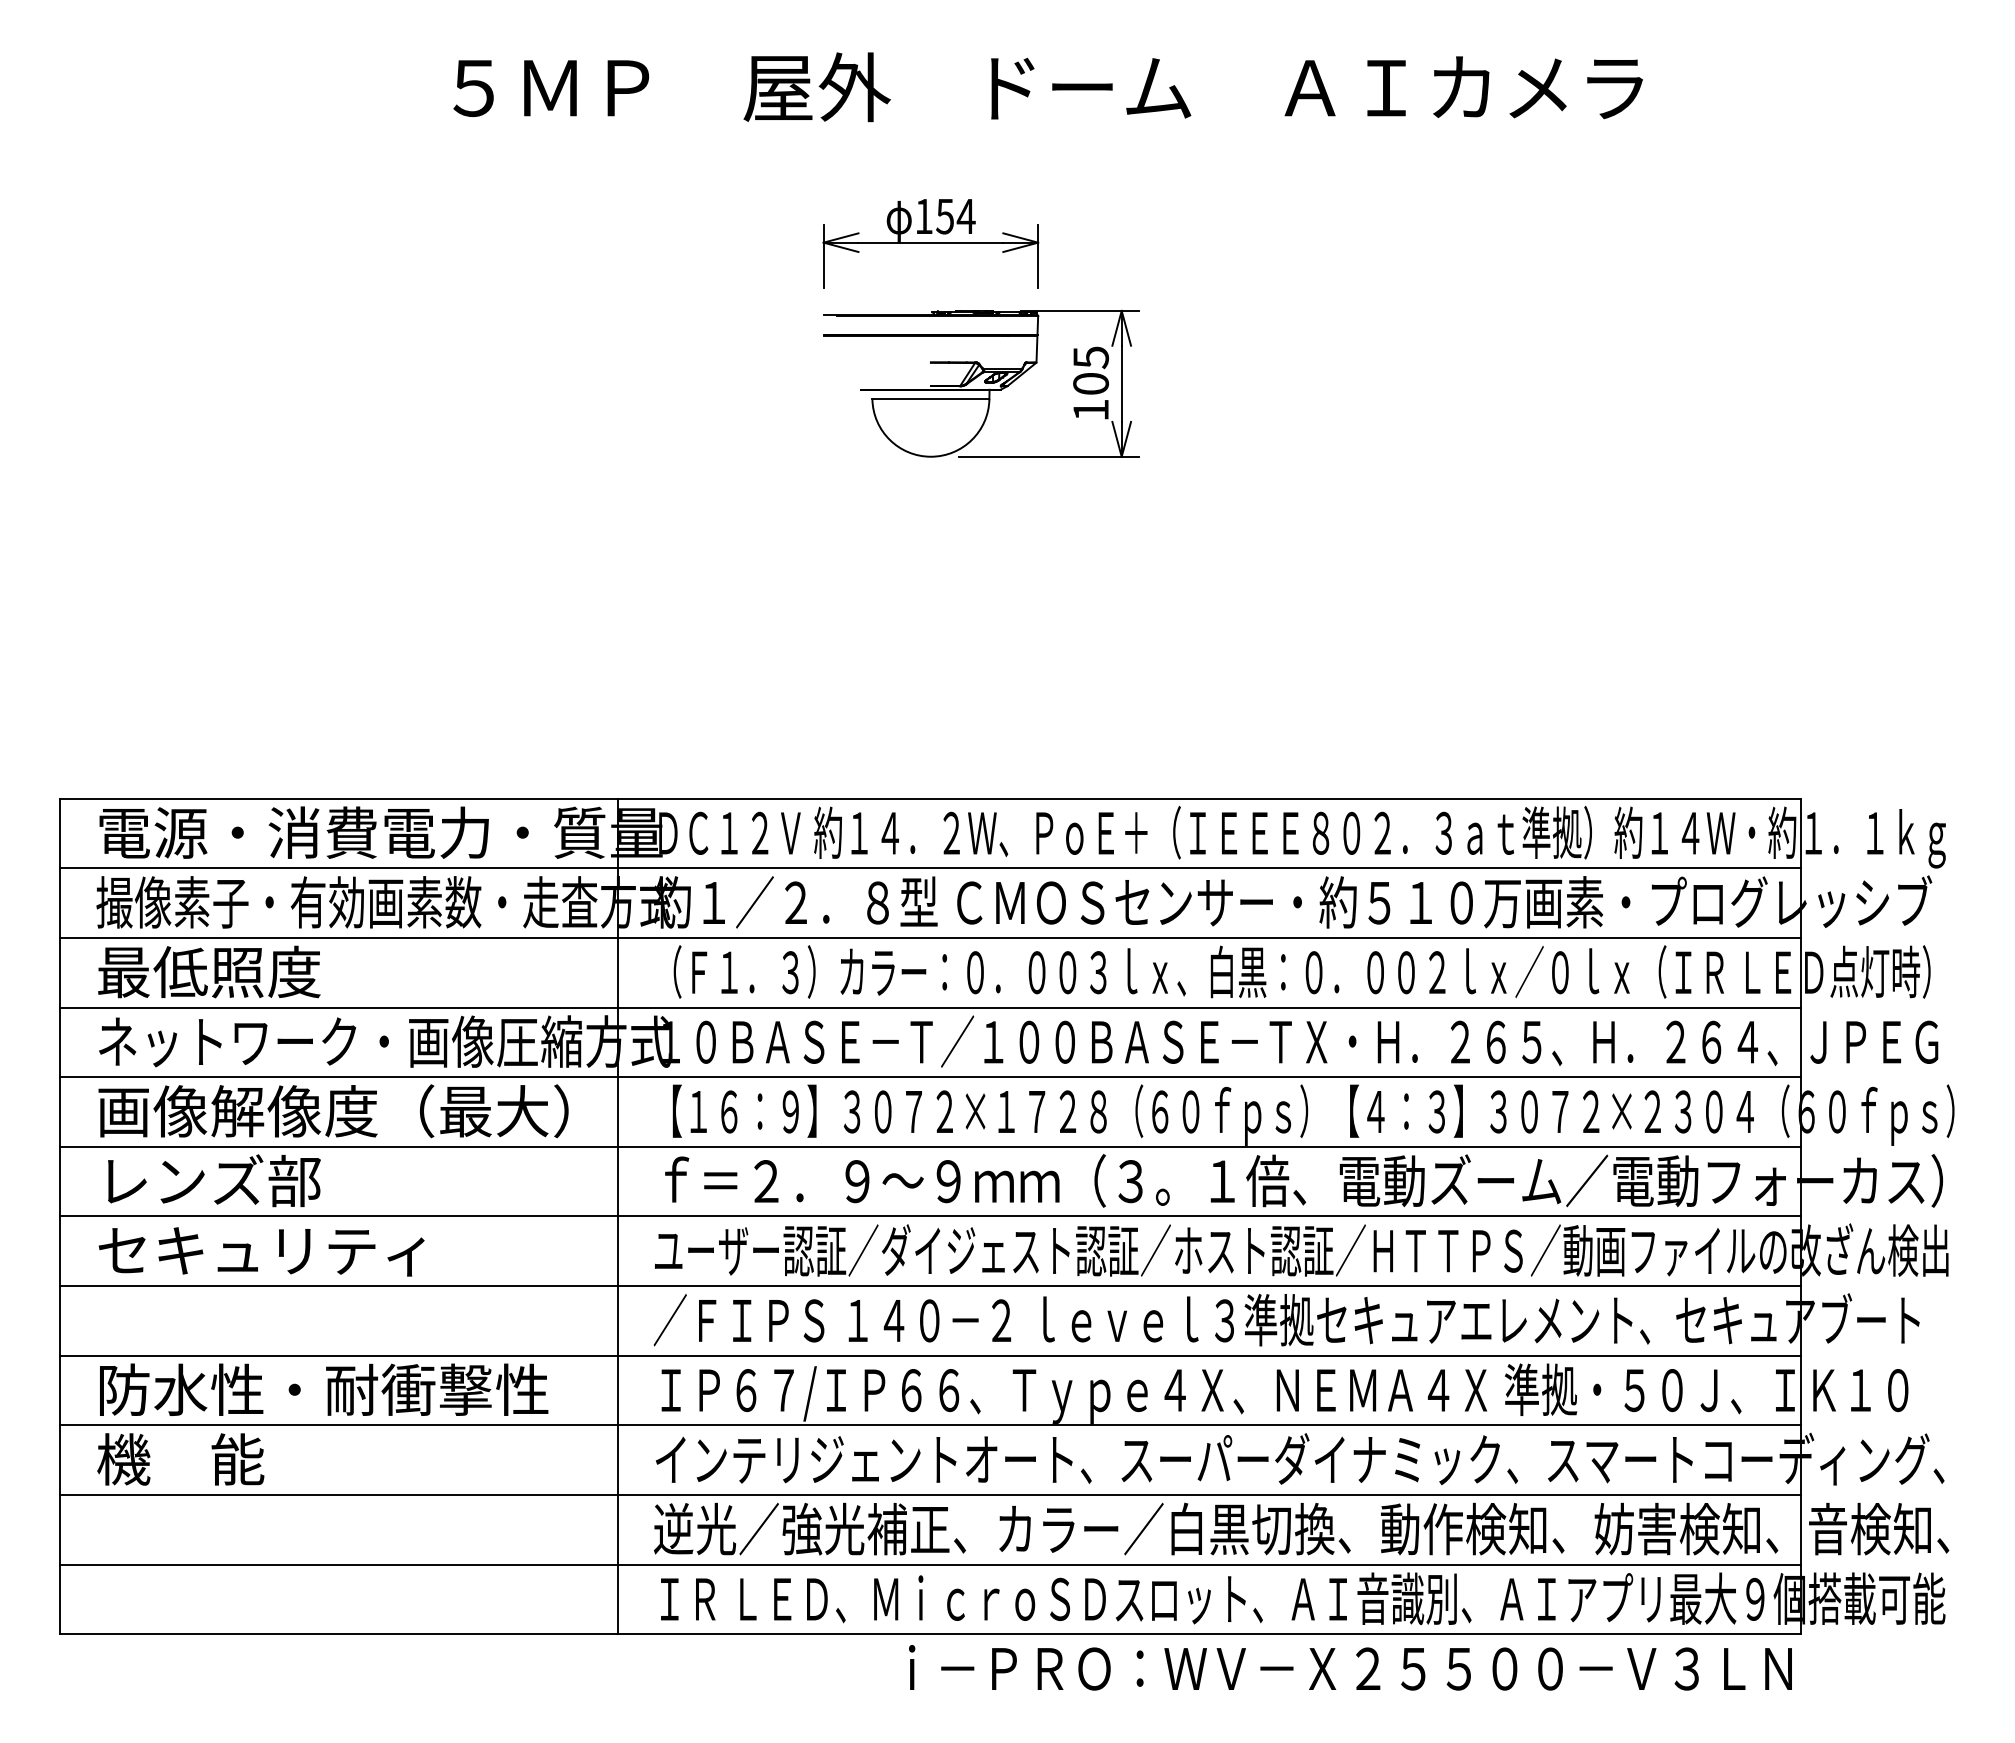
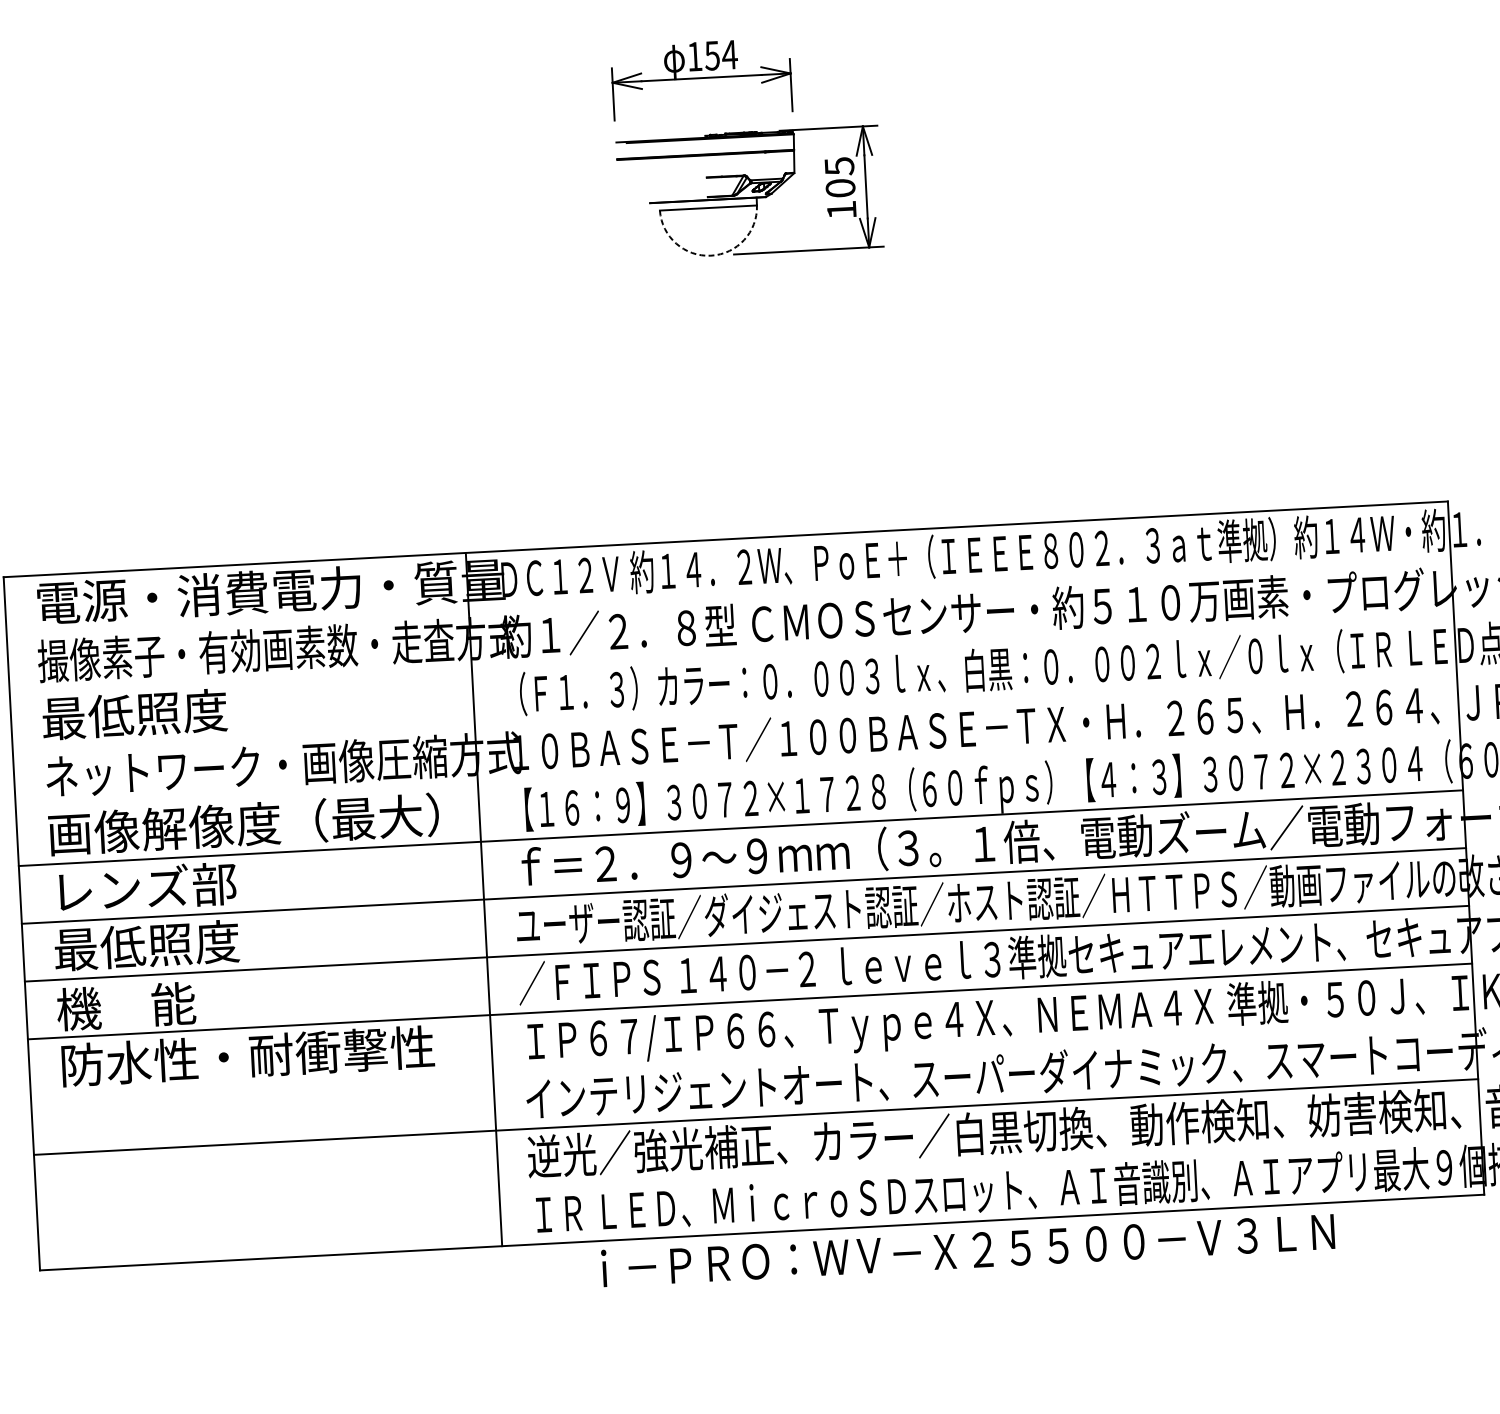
arc: (930, 456) -> (710, 255), solid -> dashed
line: (930, 868) -> (728, 597), removed
line: (930, 937) -> (731, 654), removed
line: (930, 1007) -> (734, 712), removed
line: (930, 1077) -> (737, 770), removed
text: (261, 1250) -> (190, 943), セキュリティ -> 最低照度
line: (930, 1425) -> (752, 1059), removed
text: (180, 1459) -> (126, 1006), moved
line: (930, 1564) -> (758, 1174), removed
text: (1350, 1667) -> (968, 1249), moved

